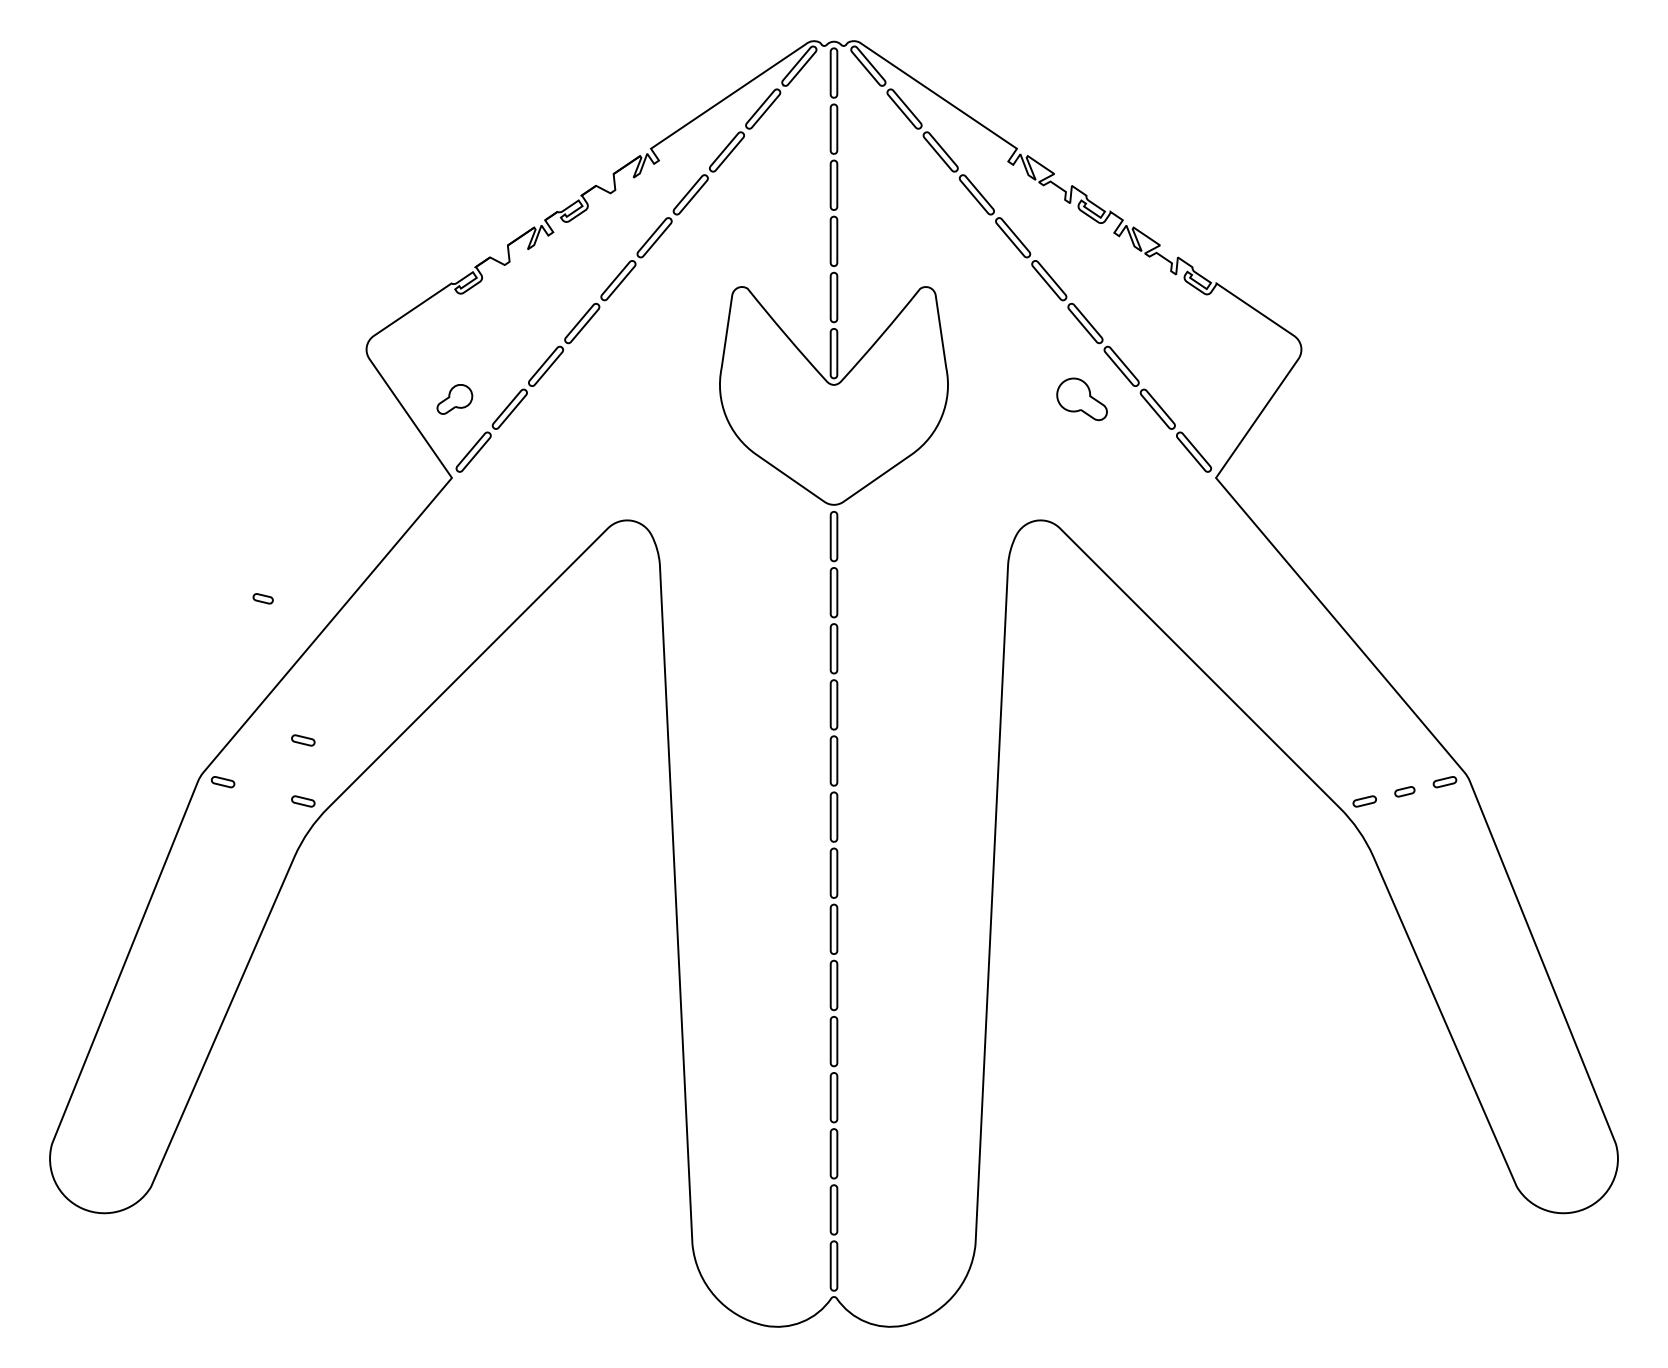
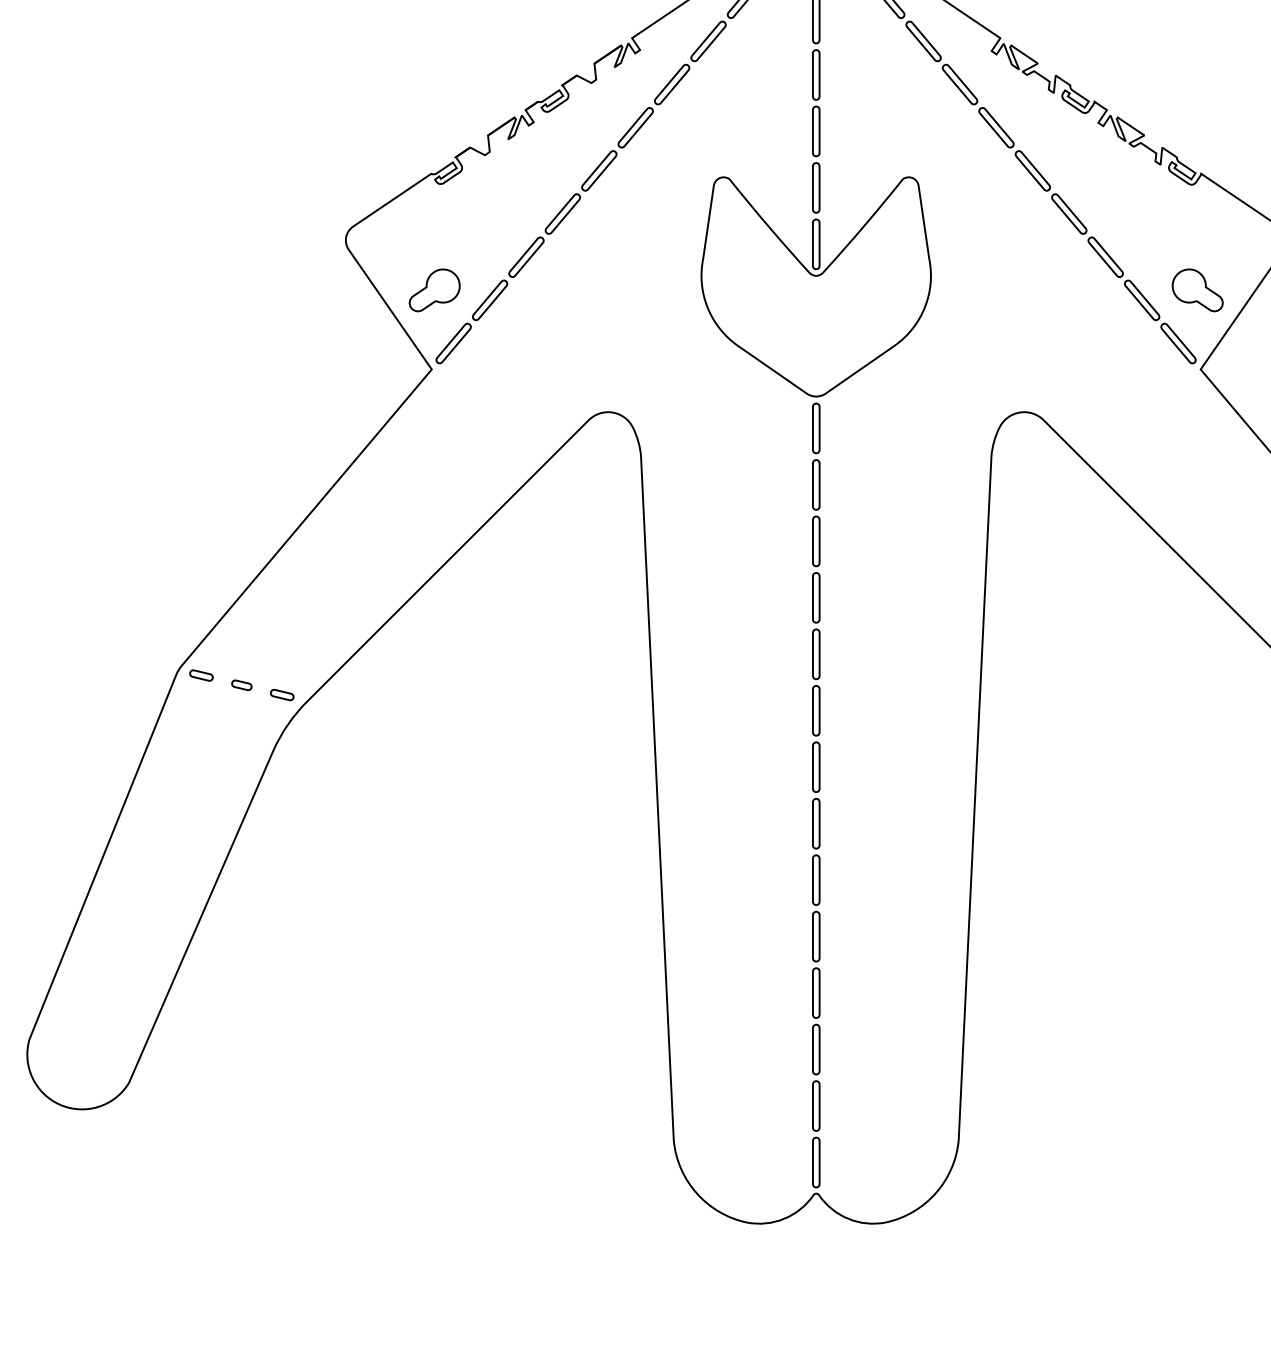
part: (454, 399) -> (434, 290), size x1.43
part: (1081, 399) -> (1197, 290), moved
part: (262, 598) -> (241, 684), moved
part: (303, 740) -> (282, 633), removed

